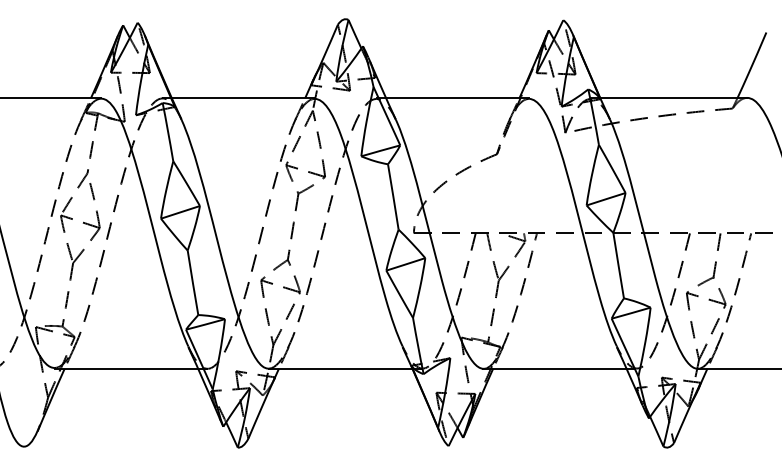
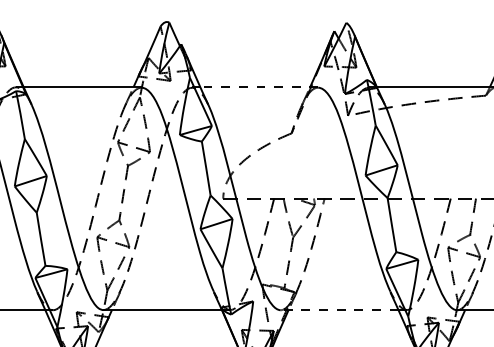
line: (457, 97) -> (259, 86), solid -> dashed
line: (555, 368) -> (339, 309), solid -> dashed

